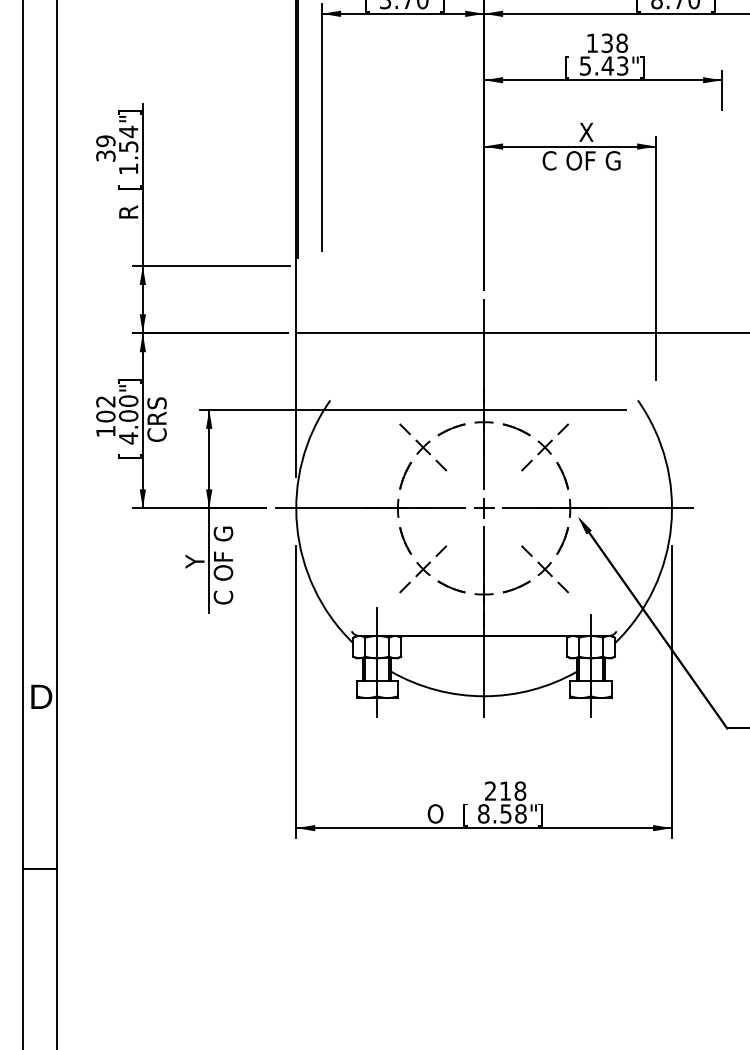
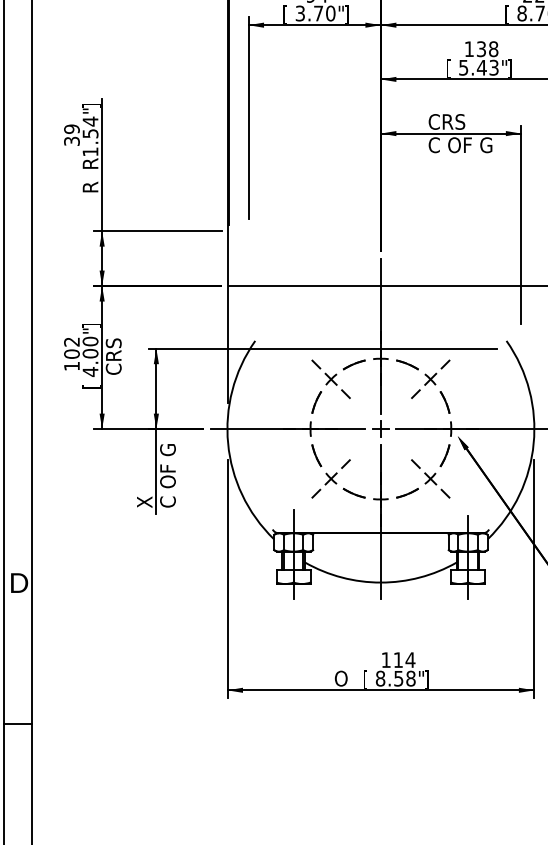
text: (567, 132) -> (448, 122), X -> CRS
text: (129, 182) -> (91, 162), [ -> R
text: (194, 579) -> (144, 487), Y -> X
text: (505, 790) -> (398, 659), 218 -> 114

